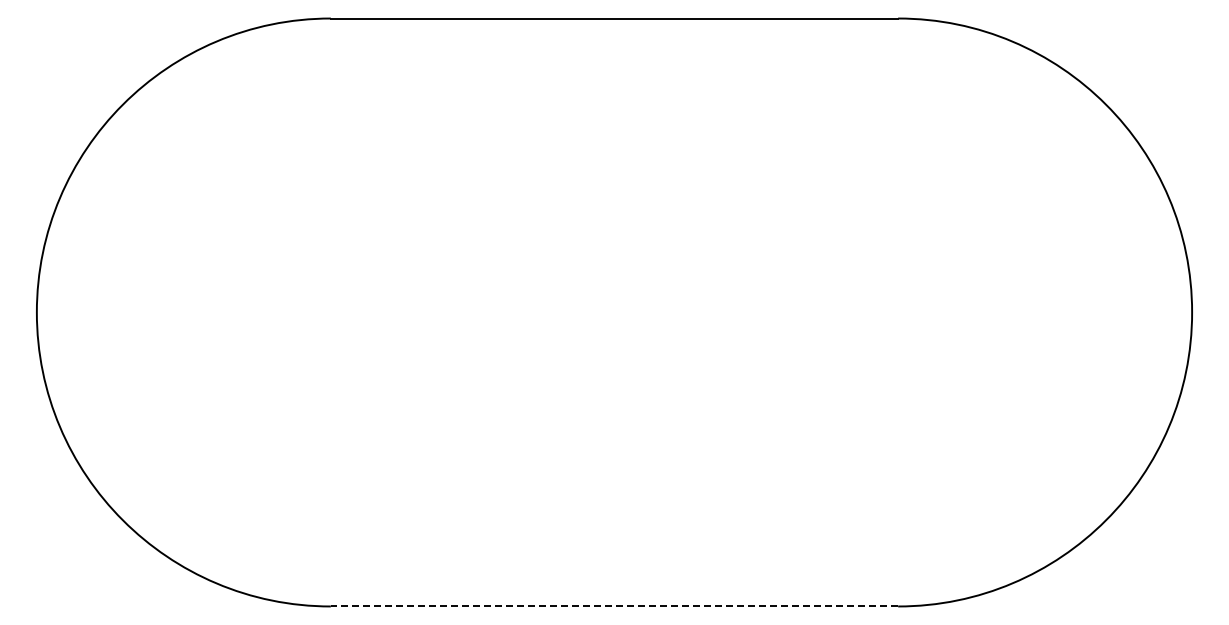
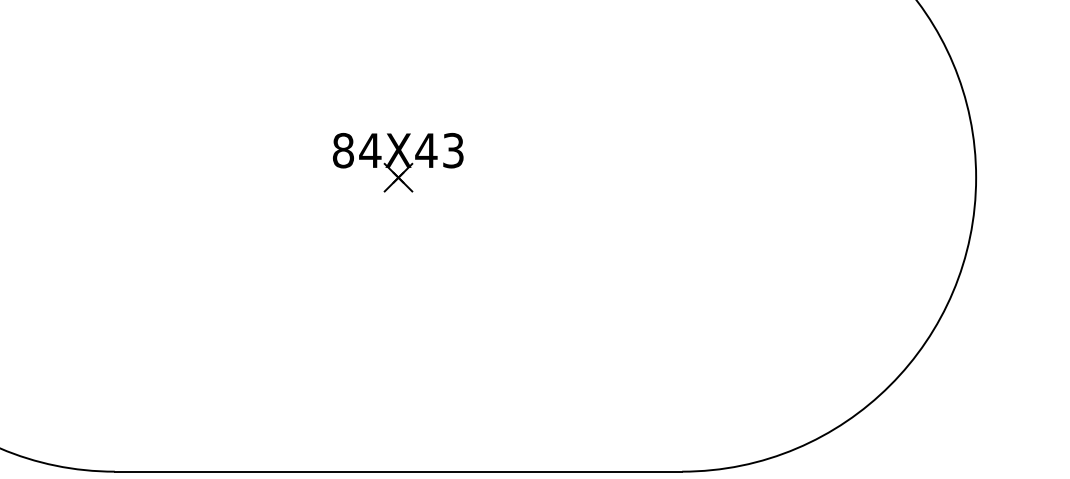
part: (614, 297) -> (398, 162), added
line: (614, 606) -> (398, 471), dashed -> solid

